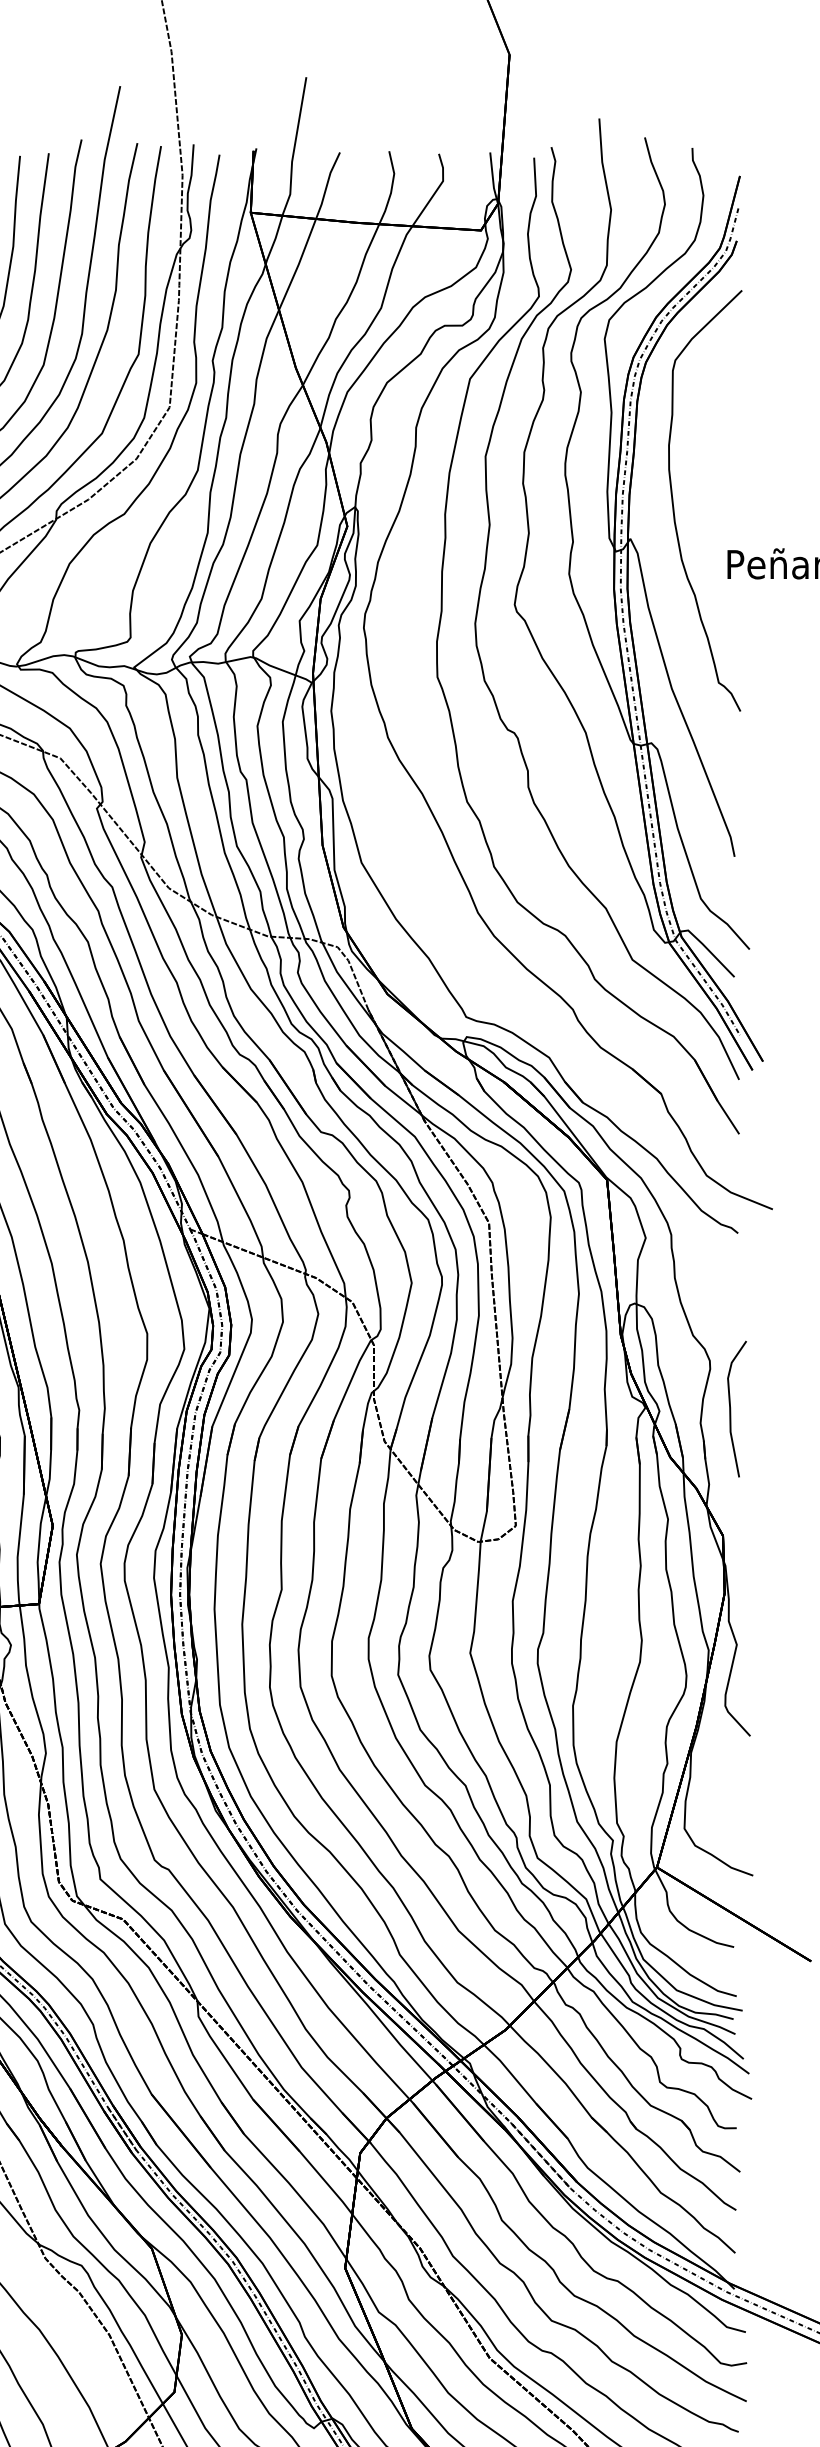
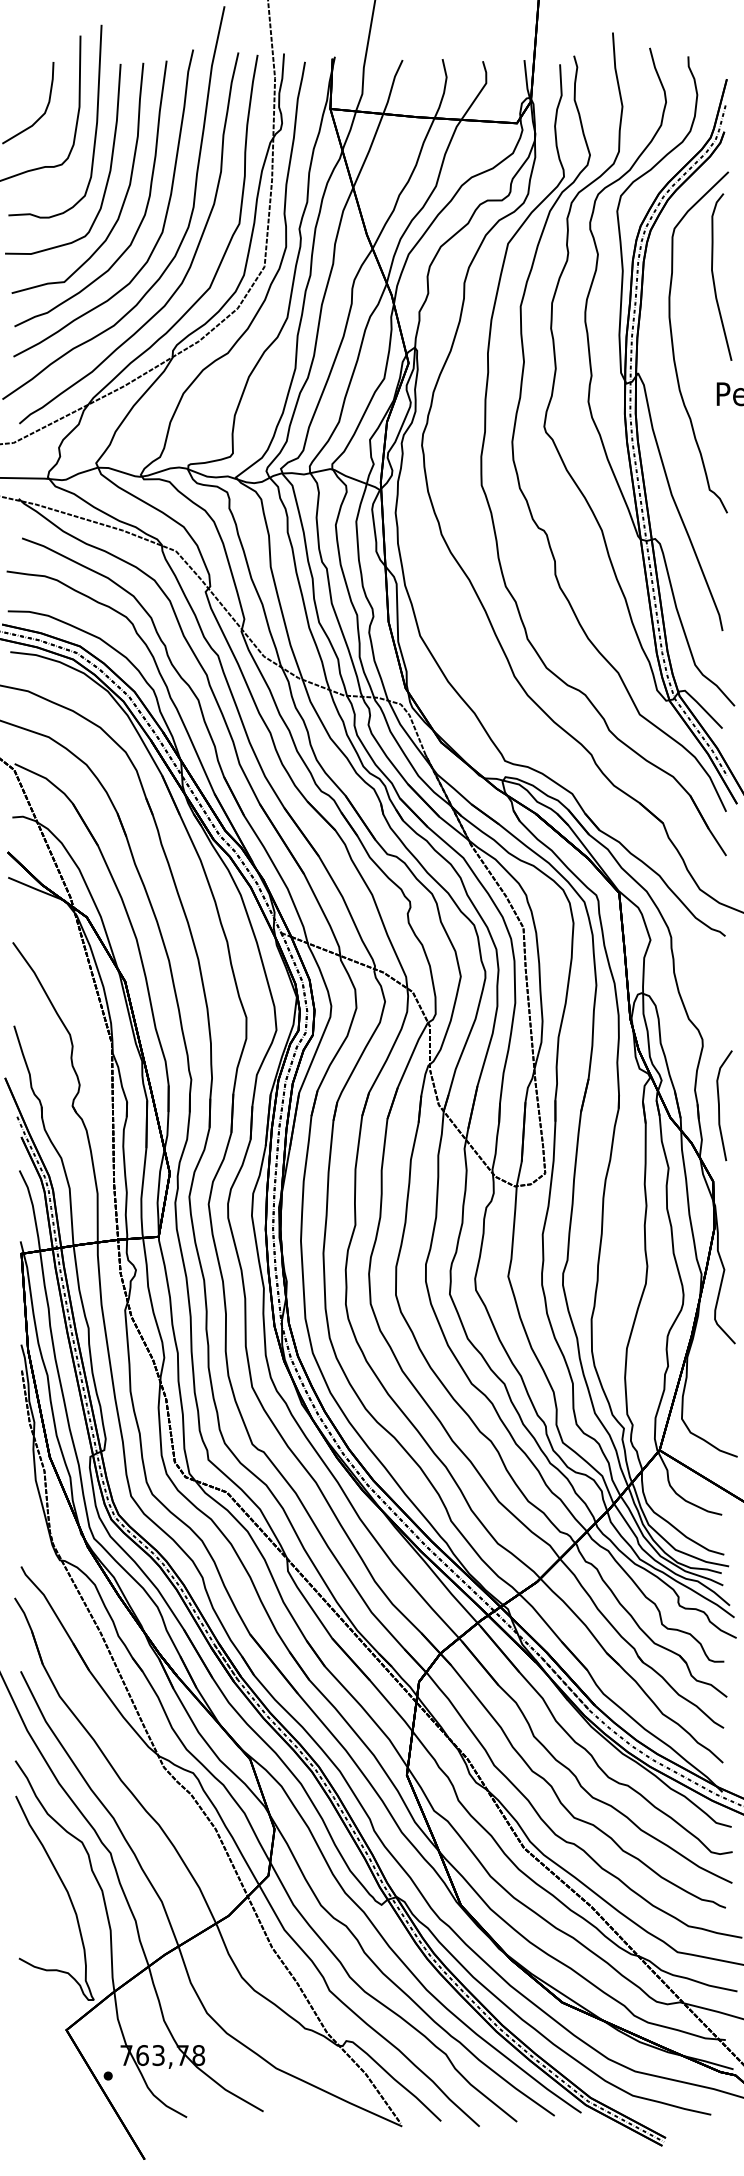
curve: (724, 421) -> (714, 278), added
curve: (730, 1408) -> (719, 1105), moved

